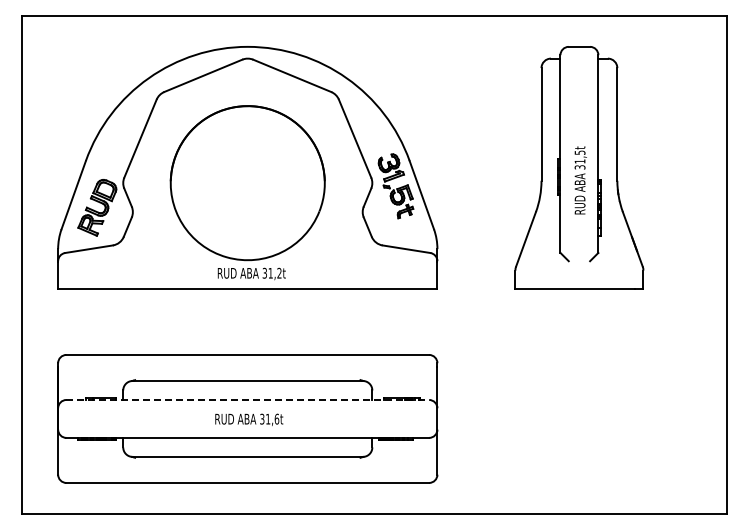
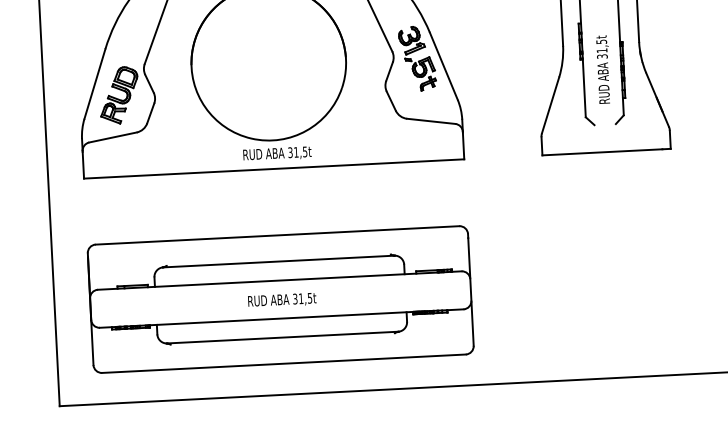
text: (580, 180) -> (603, 69), moved
text: (279, 272) -> (305, 151), 31,2t -> 31,5t
line: (248, 399) -> (280, 280), dashed -> solid
text: (276, 418) -> (309, 297), 31,6t -> 31,5t

